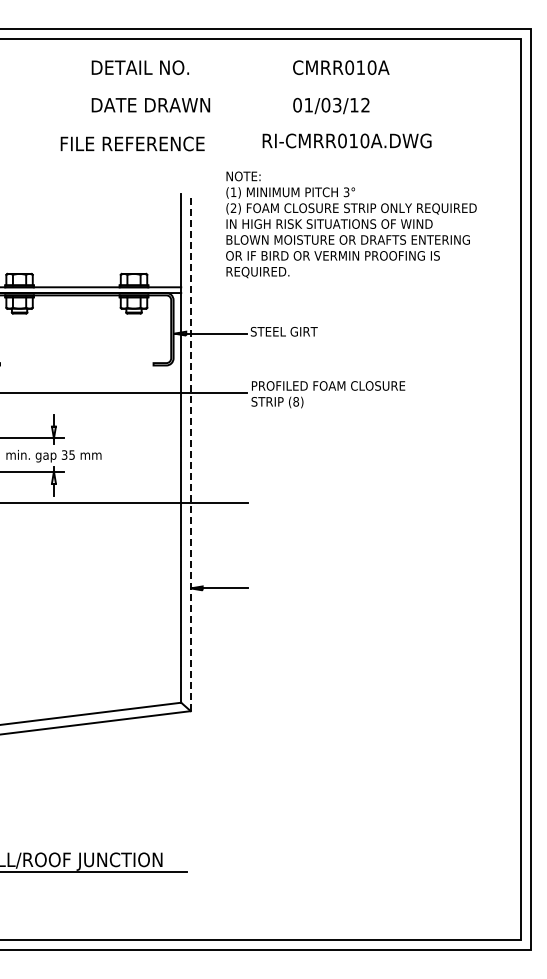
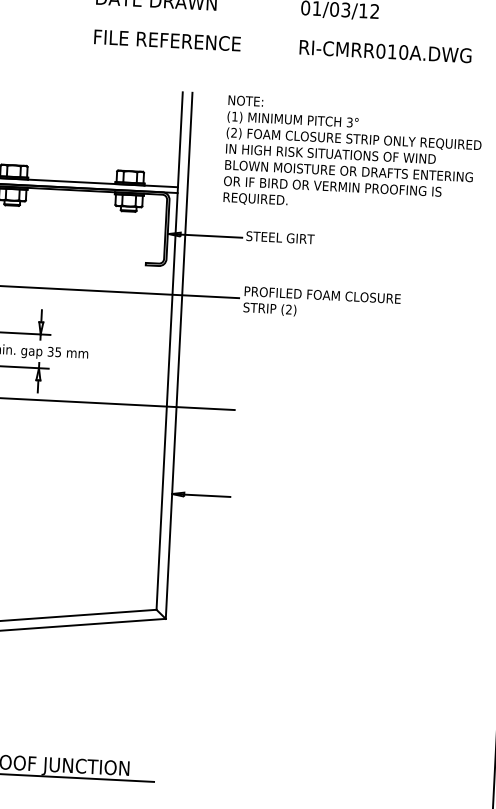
text: (346, 140) -> (385, 51), moved
text: (132, 143) -> (167, 40), moved
text: (351, 224) -> (353, 155), moved
text: (295, 401) -> (288, 309), (8) -> (2)
line: (190, 452) -> (178, 355), dashed -> solid

